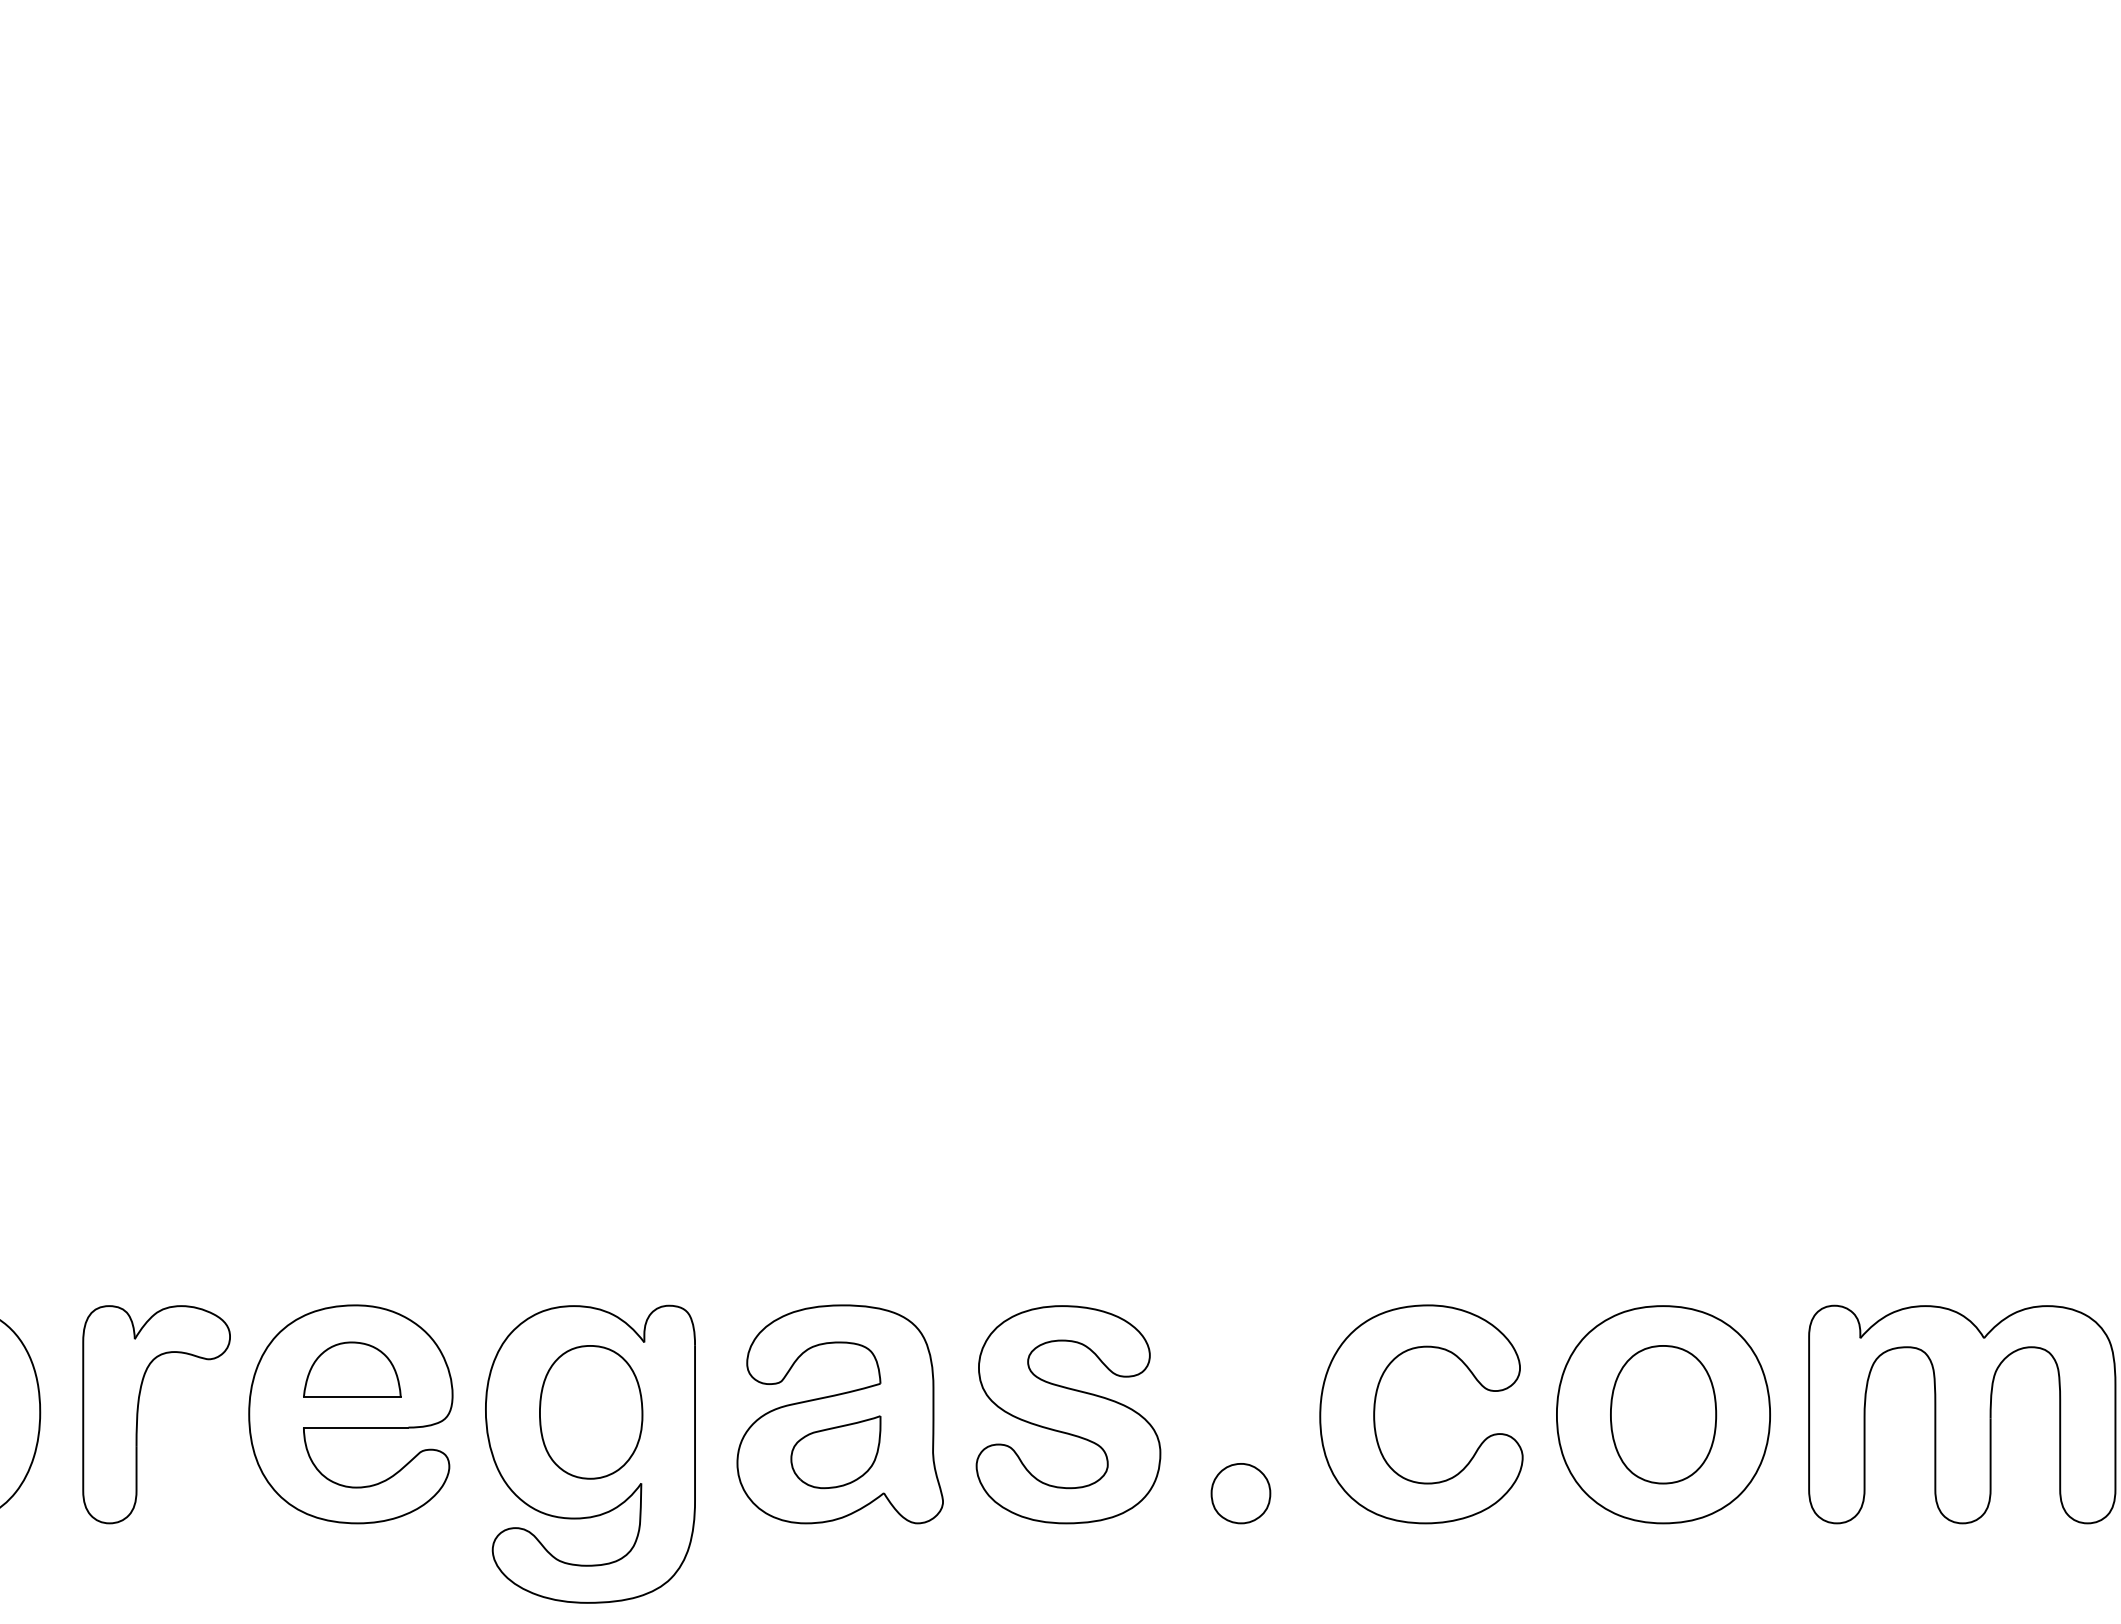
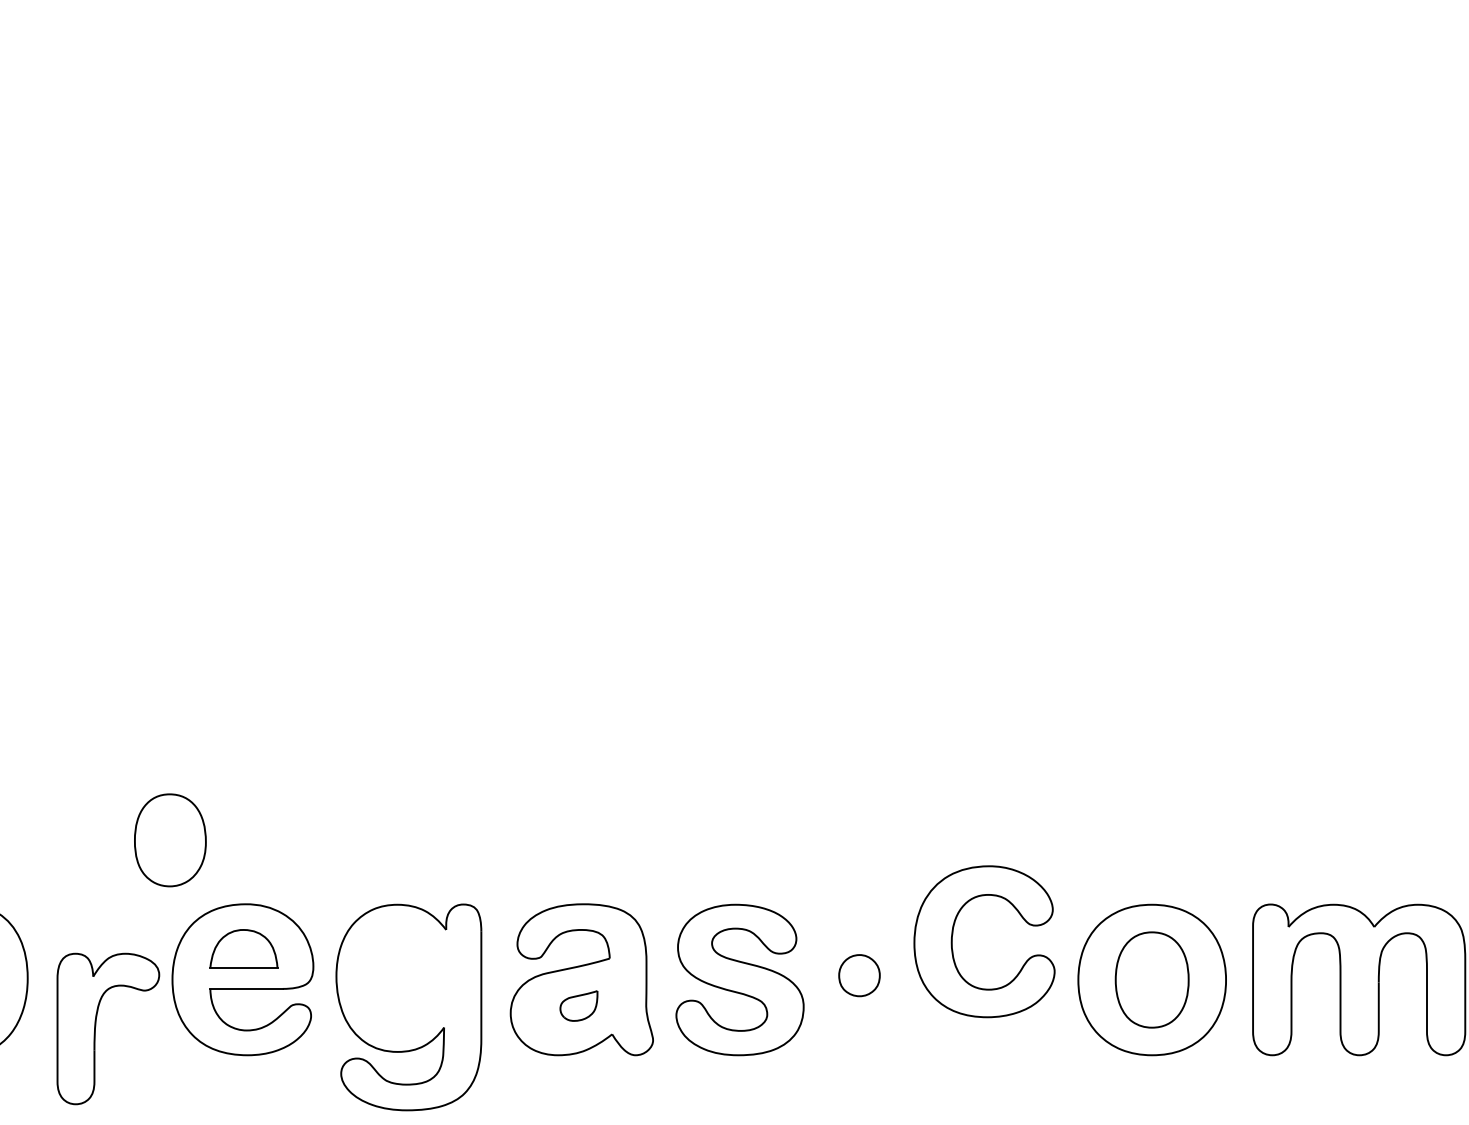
part: (1376, 1403) -> (953, 934), moved
part: (139, 1411) -> (96, 1026), moved
part: (591, 1412) -> (170, 840), moved
part: (835, 1451) -> (578, 1005), size x0.6
part: (1240, 1493) -> (859, 975), moved

